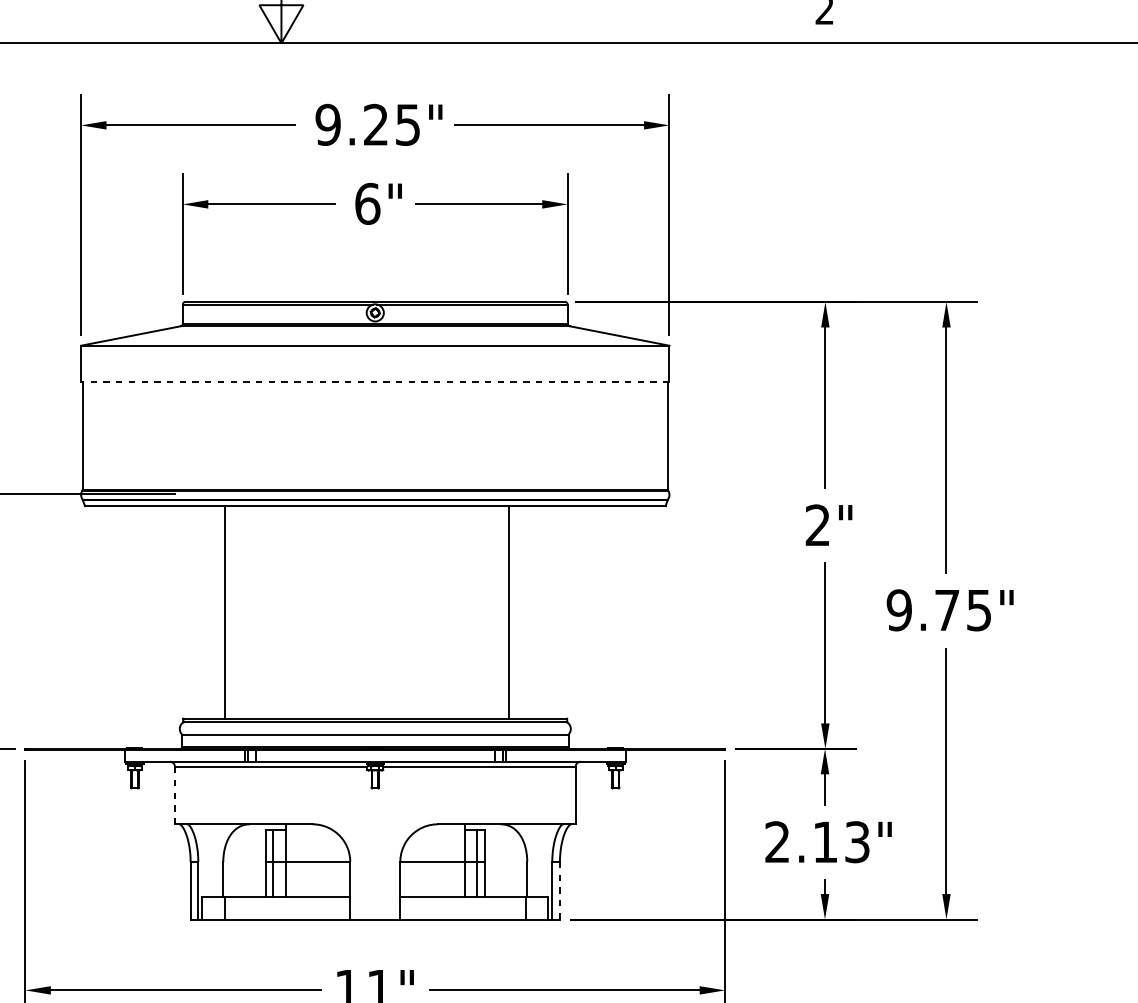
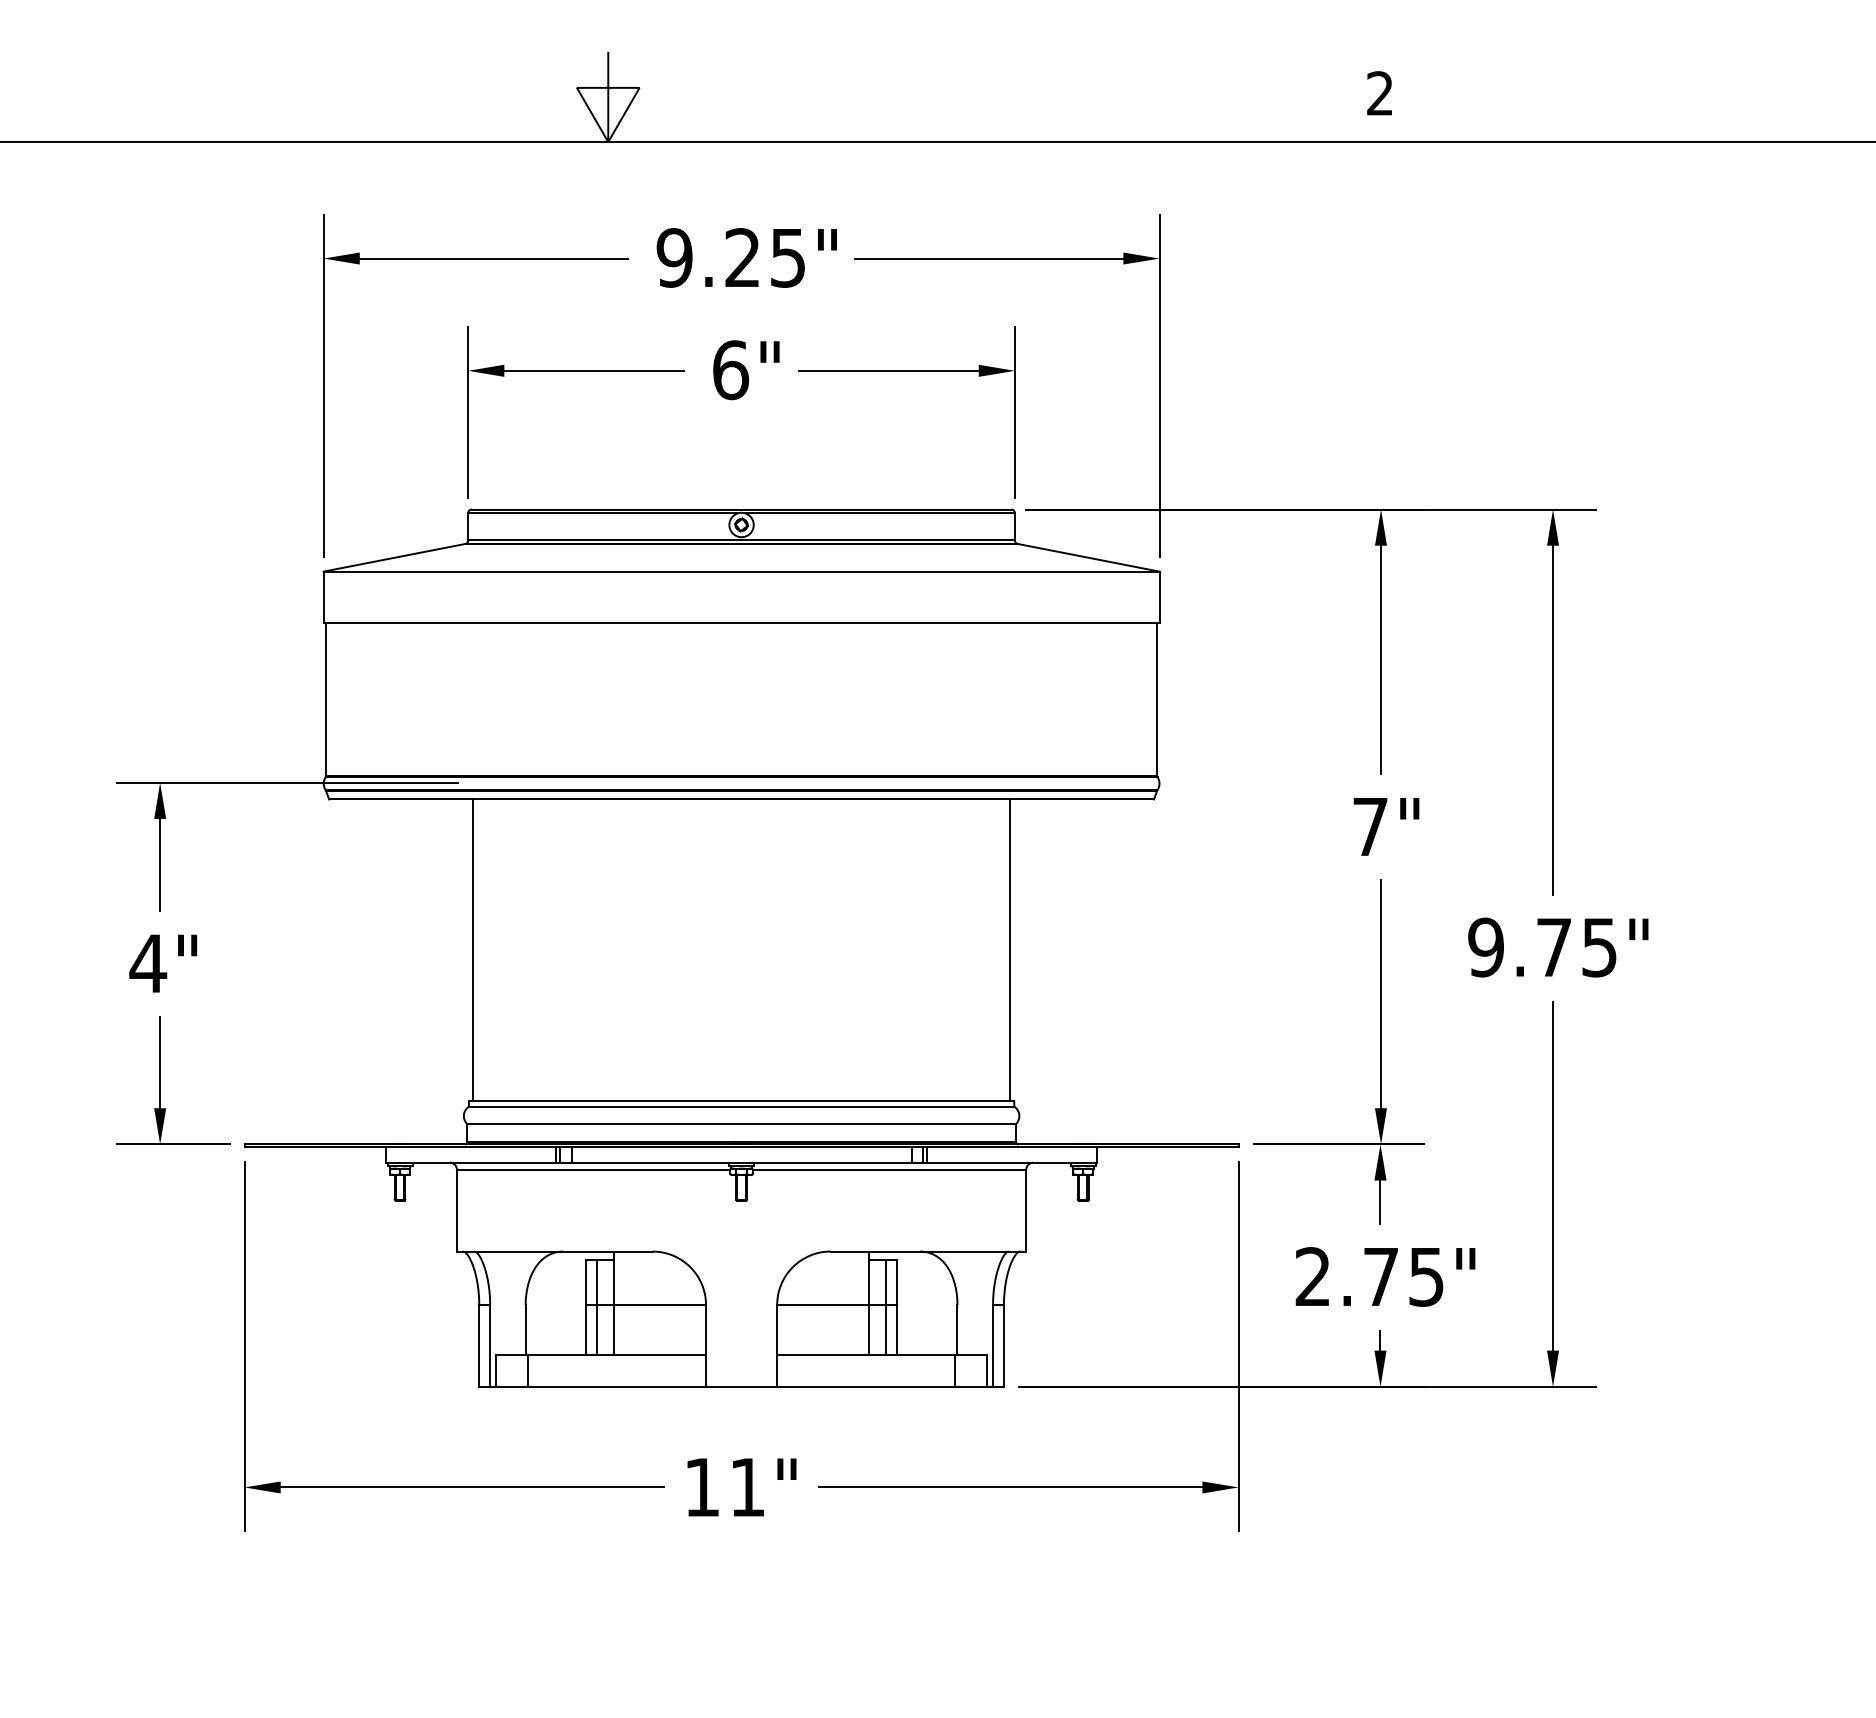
line: (375, 381) -> (741, 622), dashed -> solid
text: (817, 525) -> (1370, 826), 2" -> 7"
line: (225, 612) -> (472, 950), moved
line: (508, 612) -> (1010, 950), moved
line: (175, 795) -> (457, 1210), dashed -> solid
text: (841, 841) -> (1403, 1276), 2.13" -> 2.75"
line: (559, 890) -> (1003, 1345), dashed -> solid

